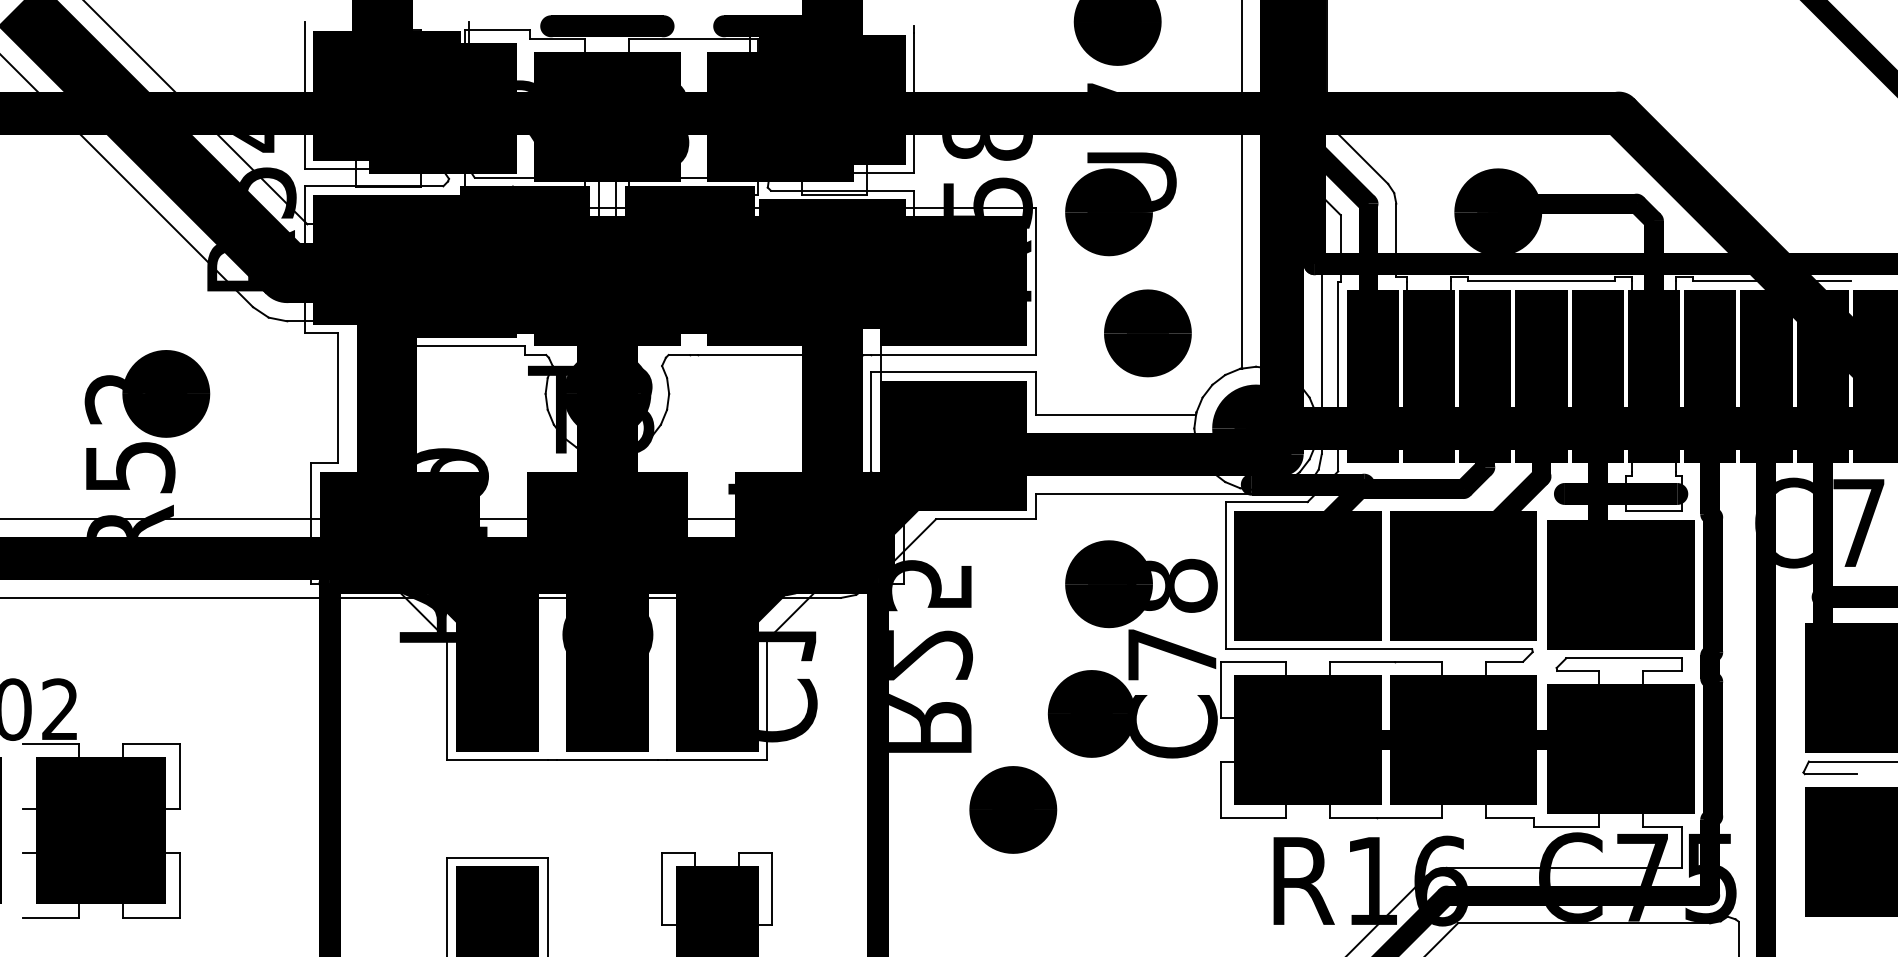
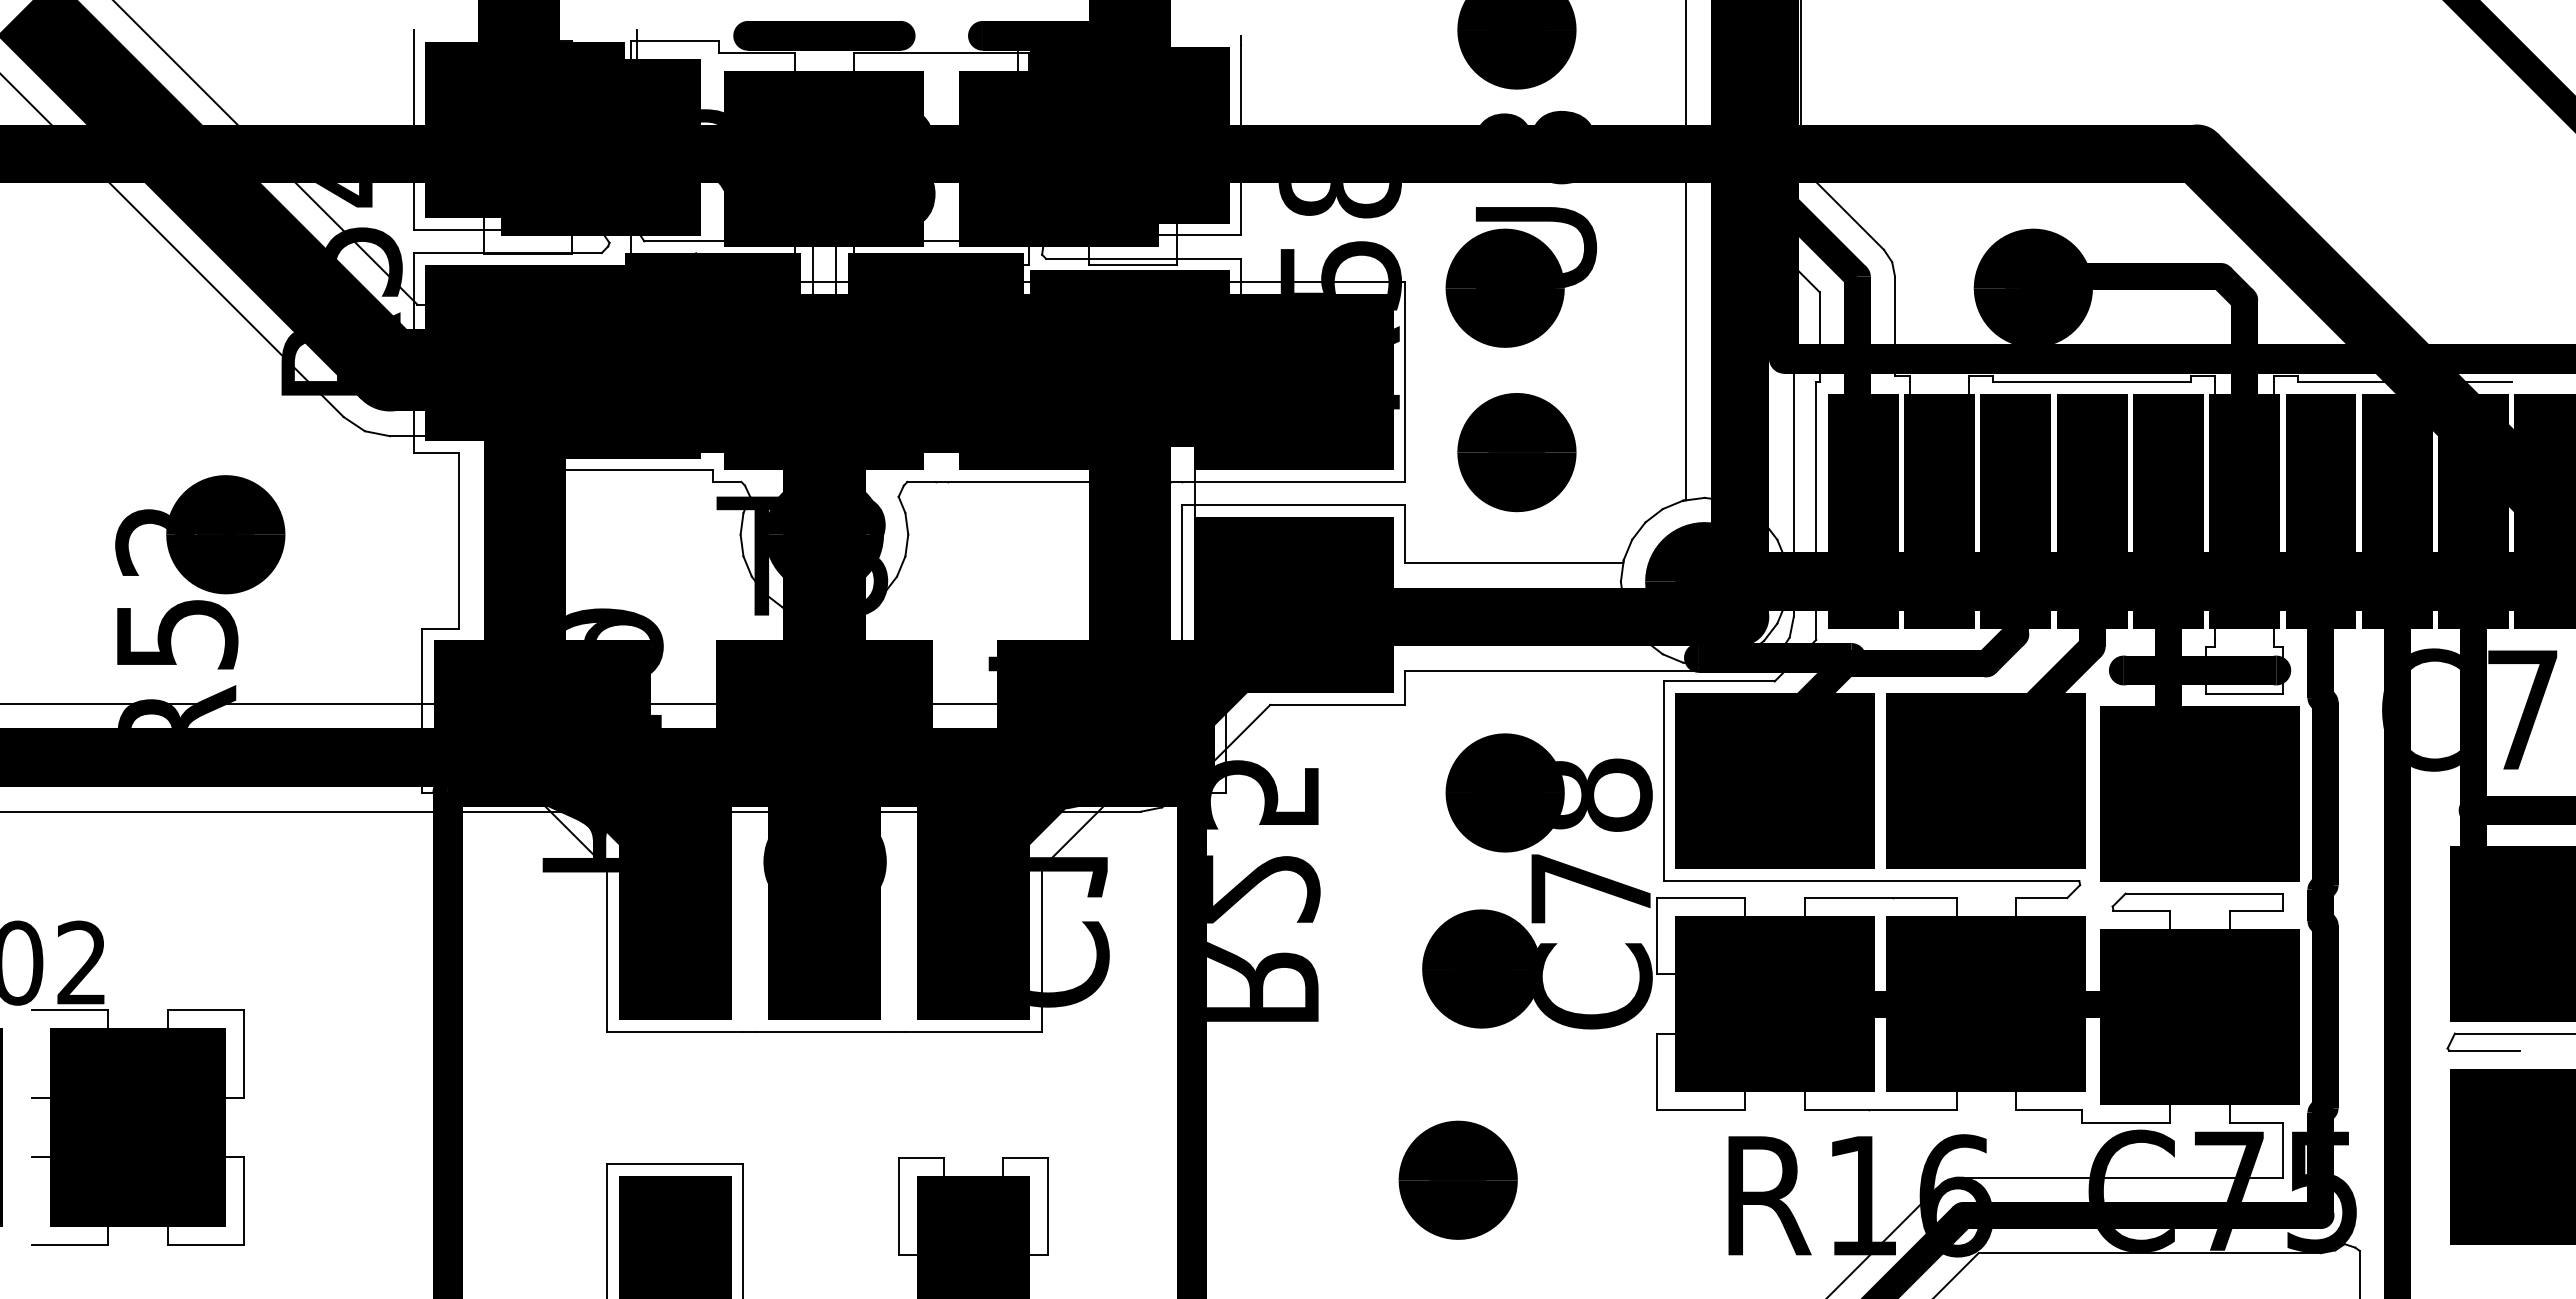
text: (1129, 108) -> (1532, 147), U7 -> U8
part: (1147, 333) -> (1516, 452), moved
part: (1012, 809) -> (1457, 1179), moved

